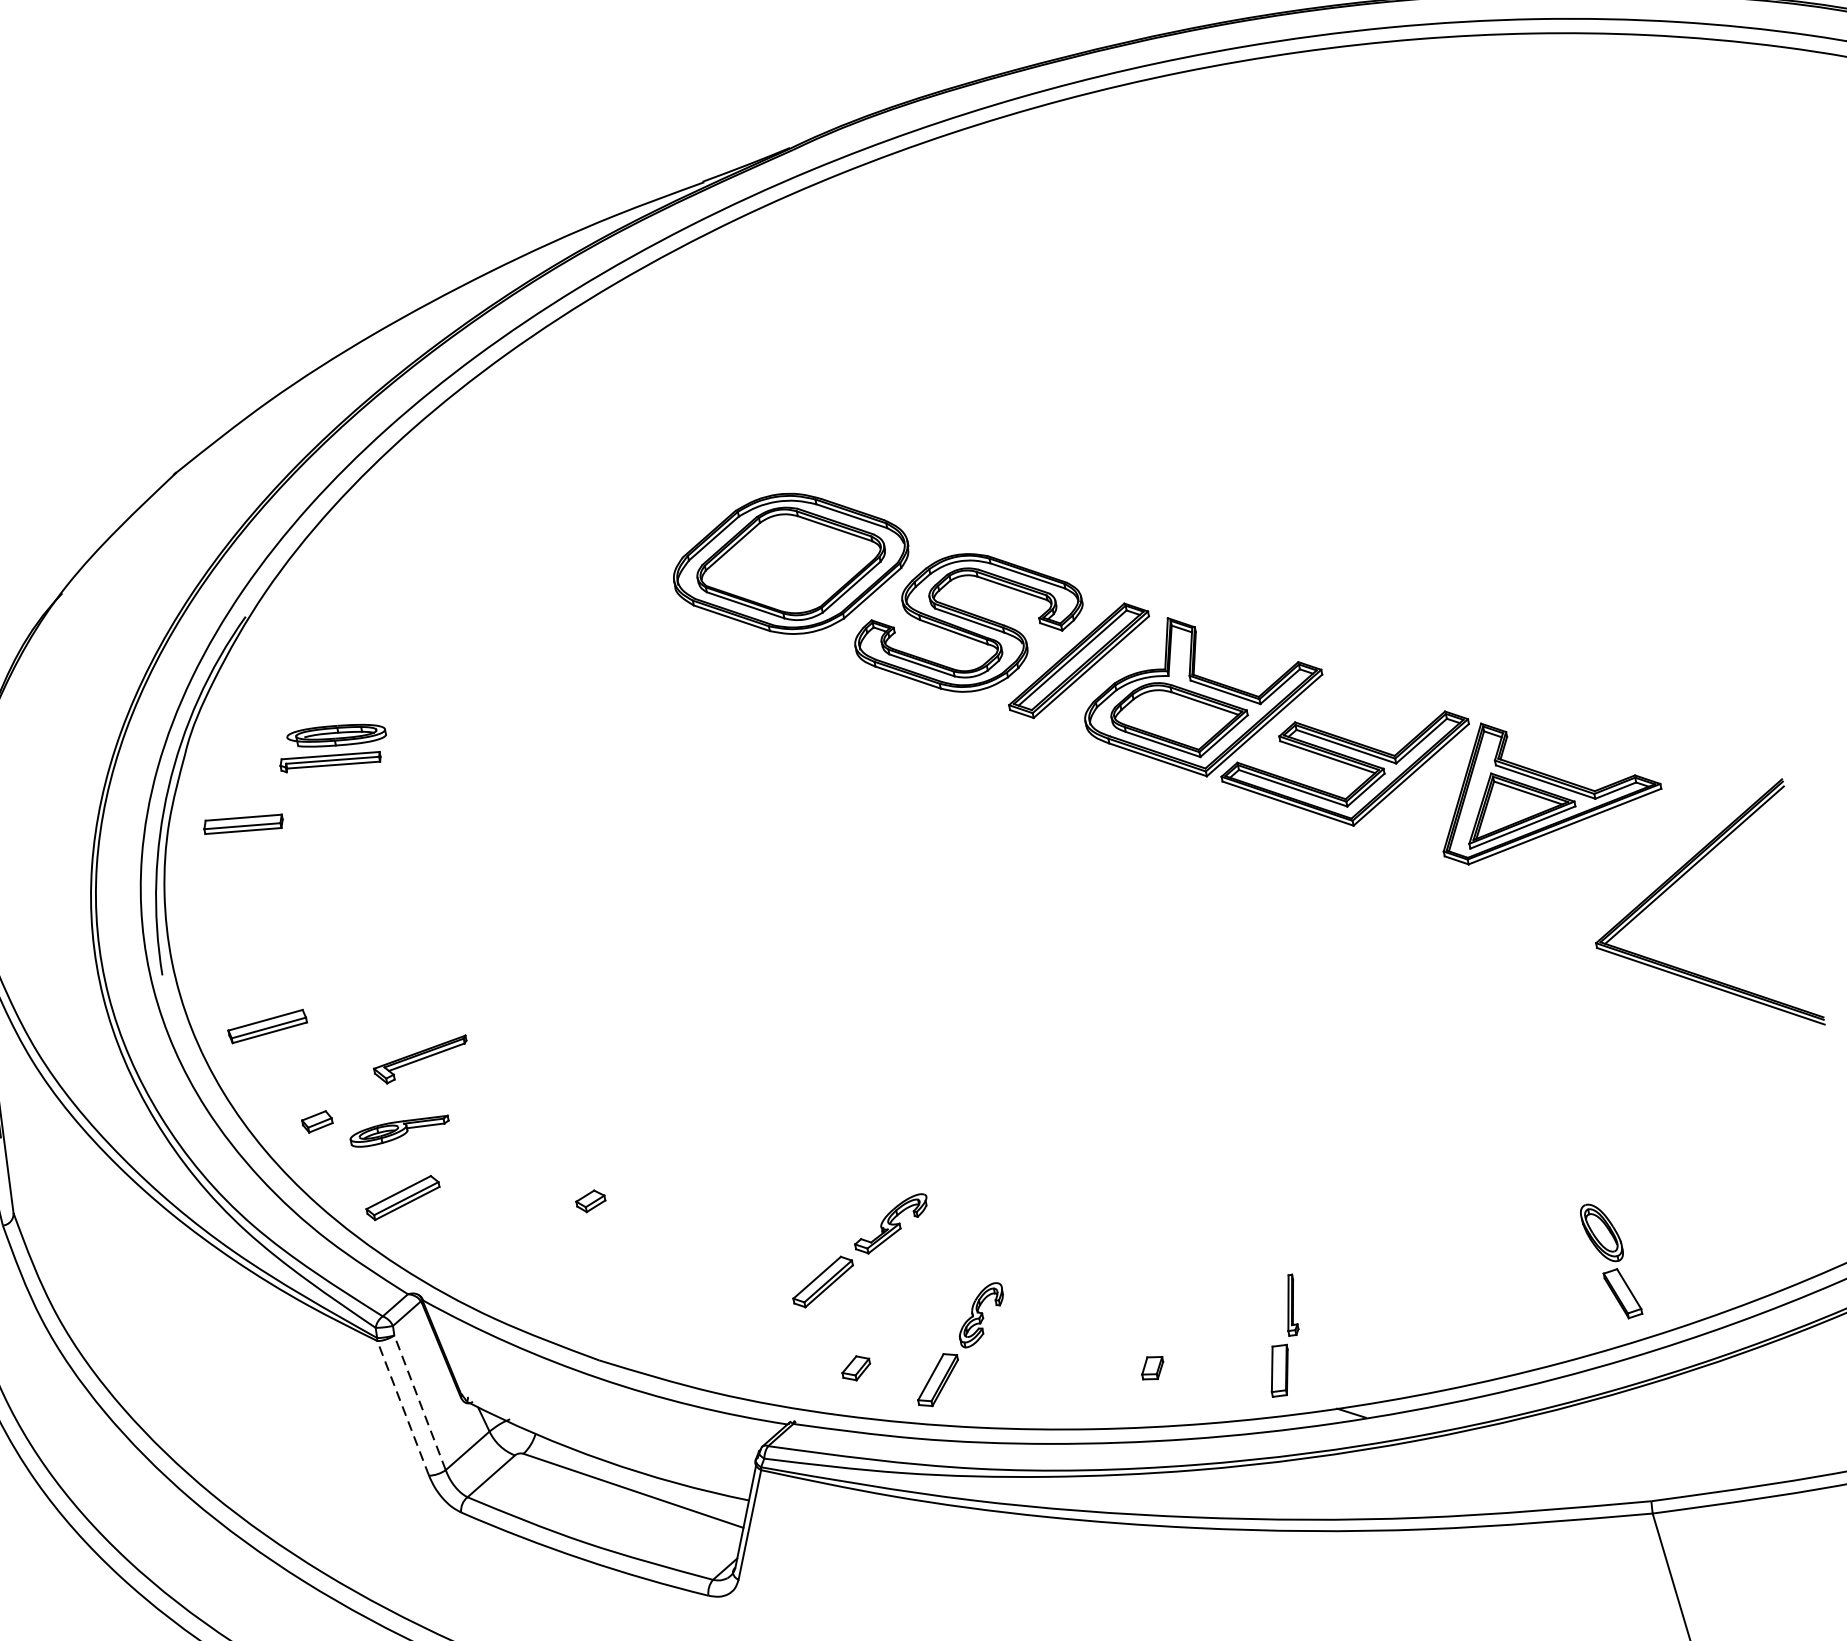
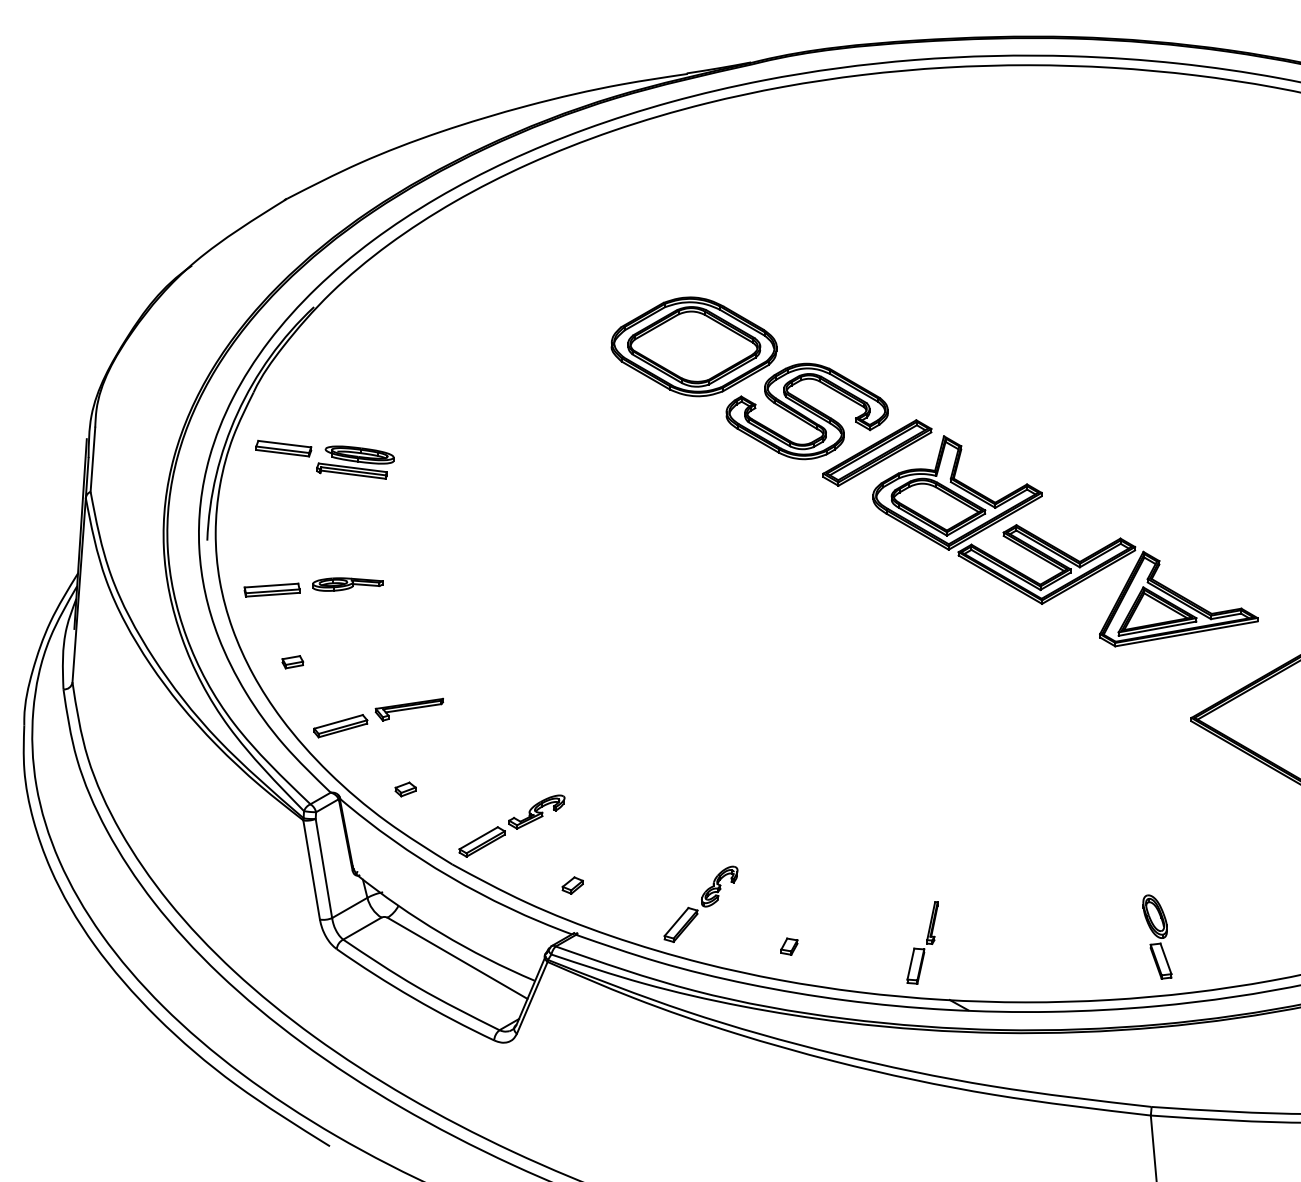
part: (332, 747) -> (355, 462), moved
part: (421, 1060) -> (409, 709), moved
part: (399, 1130) -> (347, 584), moved
part: (590, 1201) -> (405, 789), moved
part: (859, 1250) -> (511, 825), moved
part: (1152, 1367) -> (789, 946), moved
part: (855, 1368) -> (572, 885), moved
line: (419, 1402) -> (323, 868), dashed -> solid
line: (402, 1407) -> (311, 869), dashed -> solid

